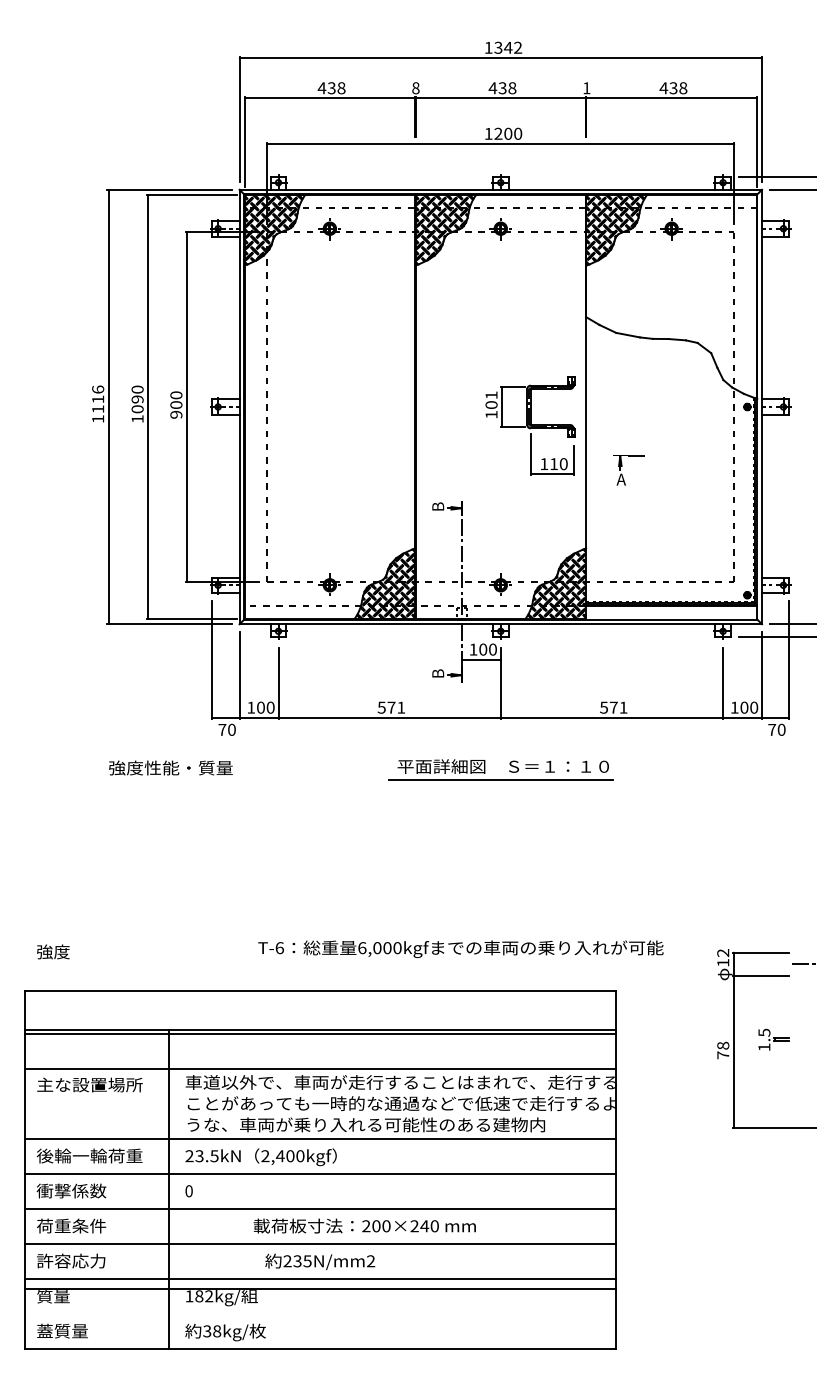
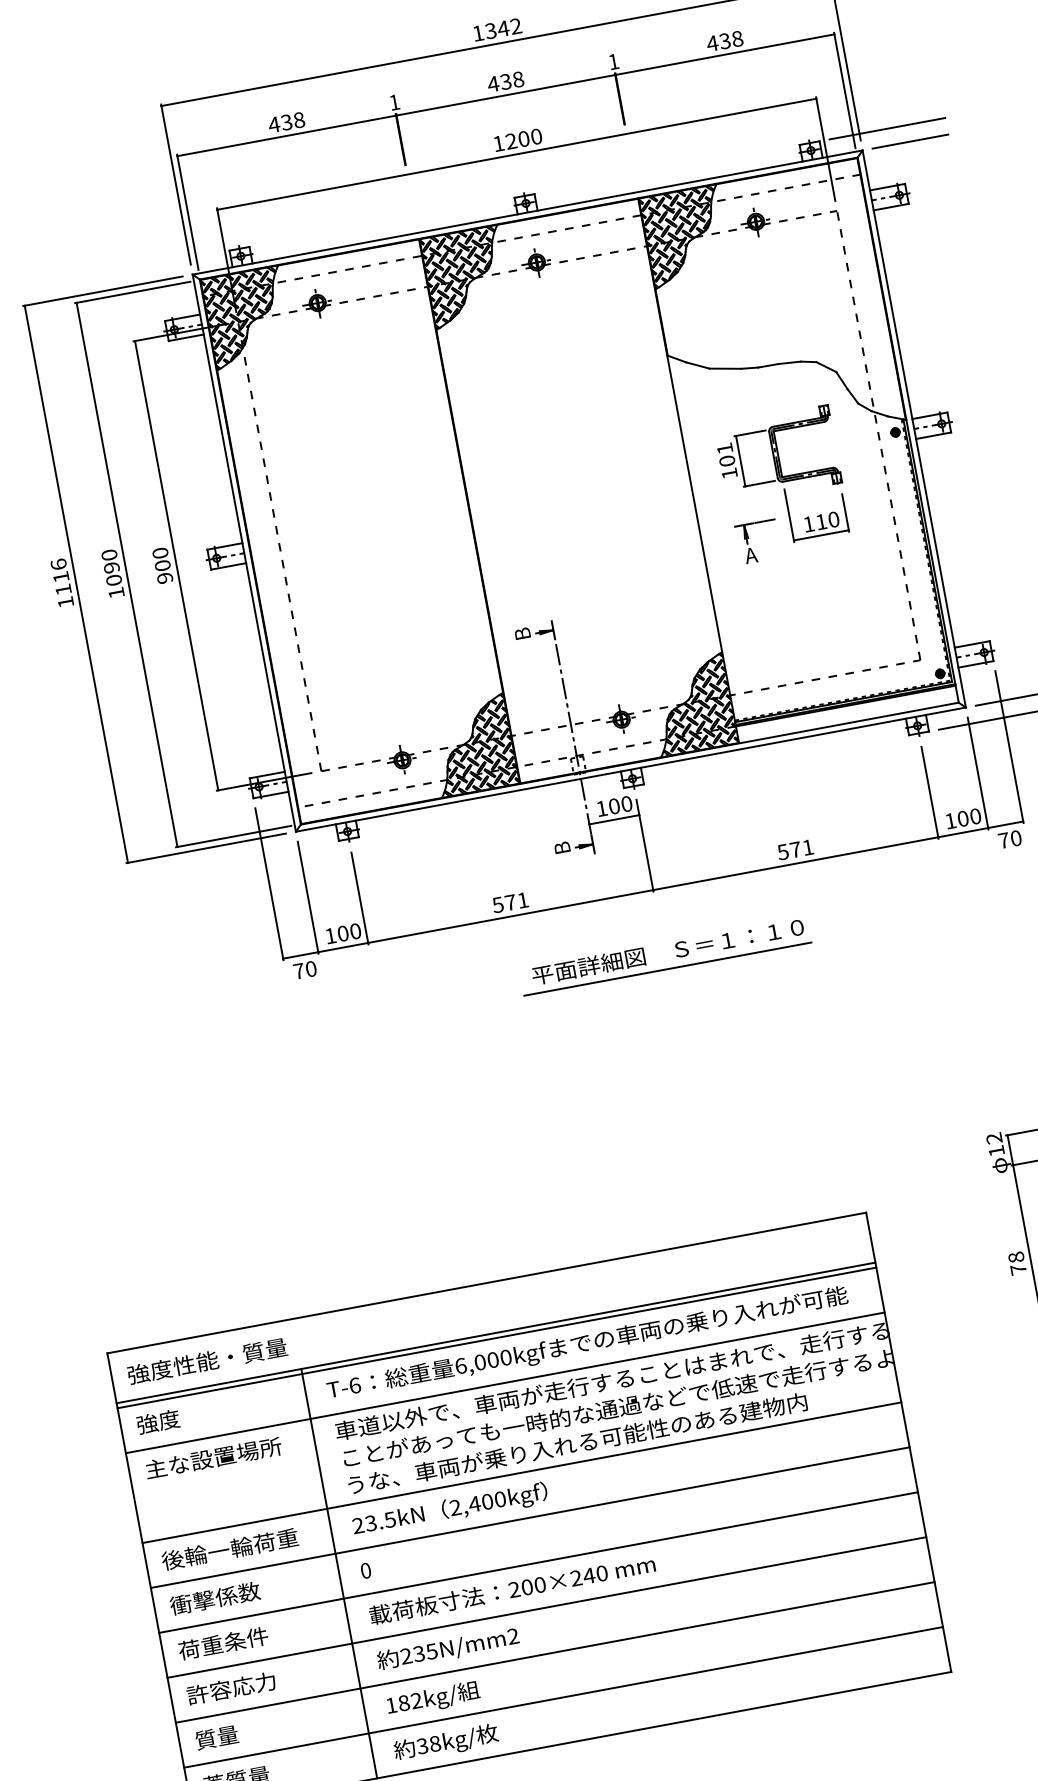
text: (415, 88) -> (394, 102), 8 -> 1
part: (530, 425) -> (782, 478), moved
text: (170, 767) -> (206, 1360), moved
text: (460, 948) -> (586, 1343), moved
text: (53, 951) -> (158, 1421), moved
text: (364, 1225) -> (511, 1589), moved
text: (320, 1261) -> (448, 1648), moved
line: (320, 1289) -> (563, 1697), moved

